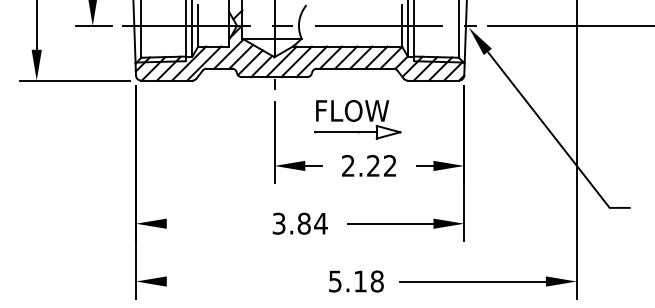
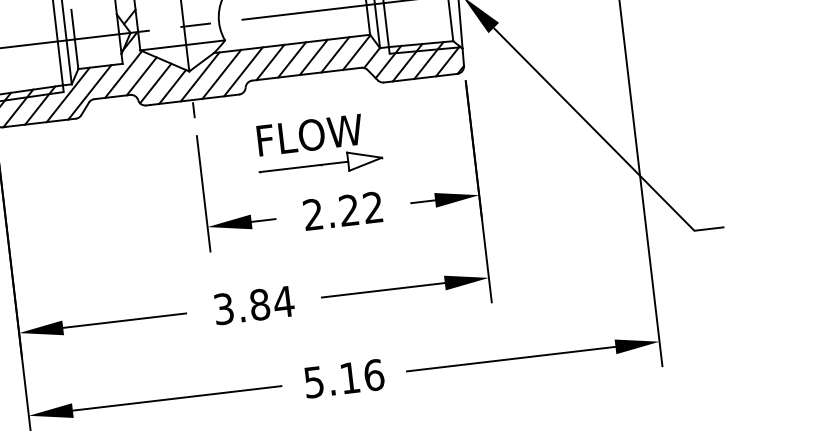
line: (209, 223) -> (124, 320), added
line: (239, 281) -> (176, 398), added
text: (376, 281) -> (373, 375), 5.18 -> 5.16

